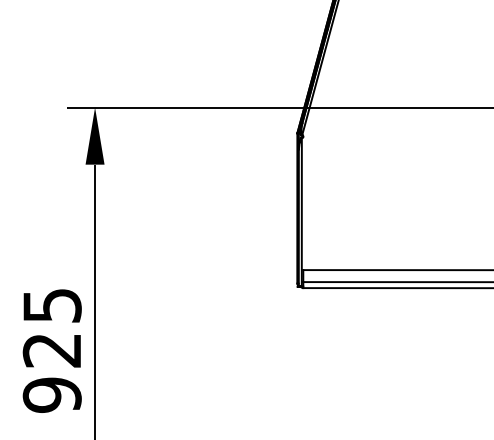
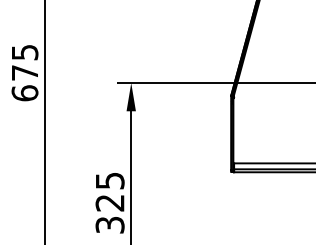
text: (51, 393) -> (109, 224), 925 -> 325

